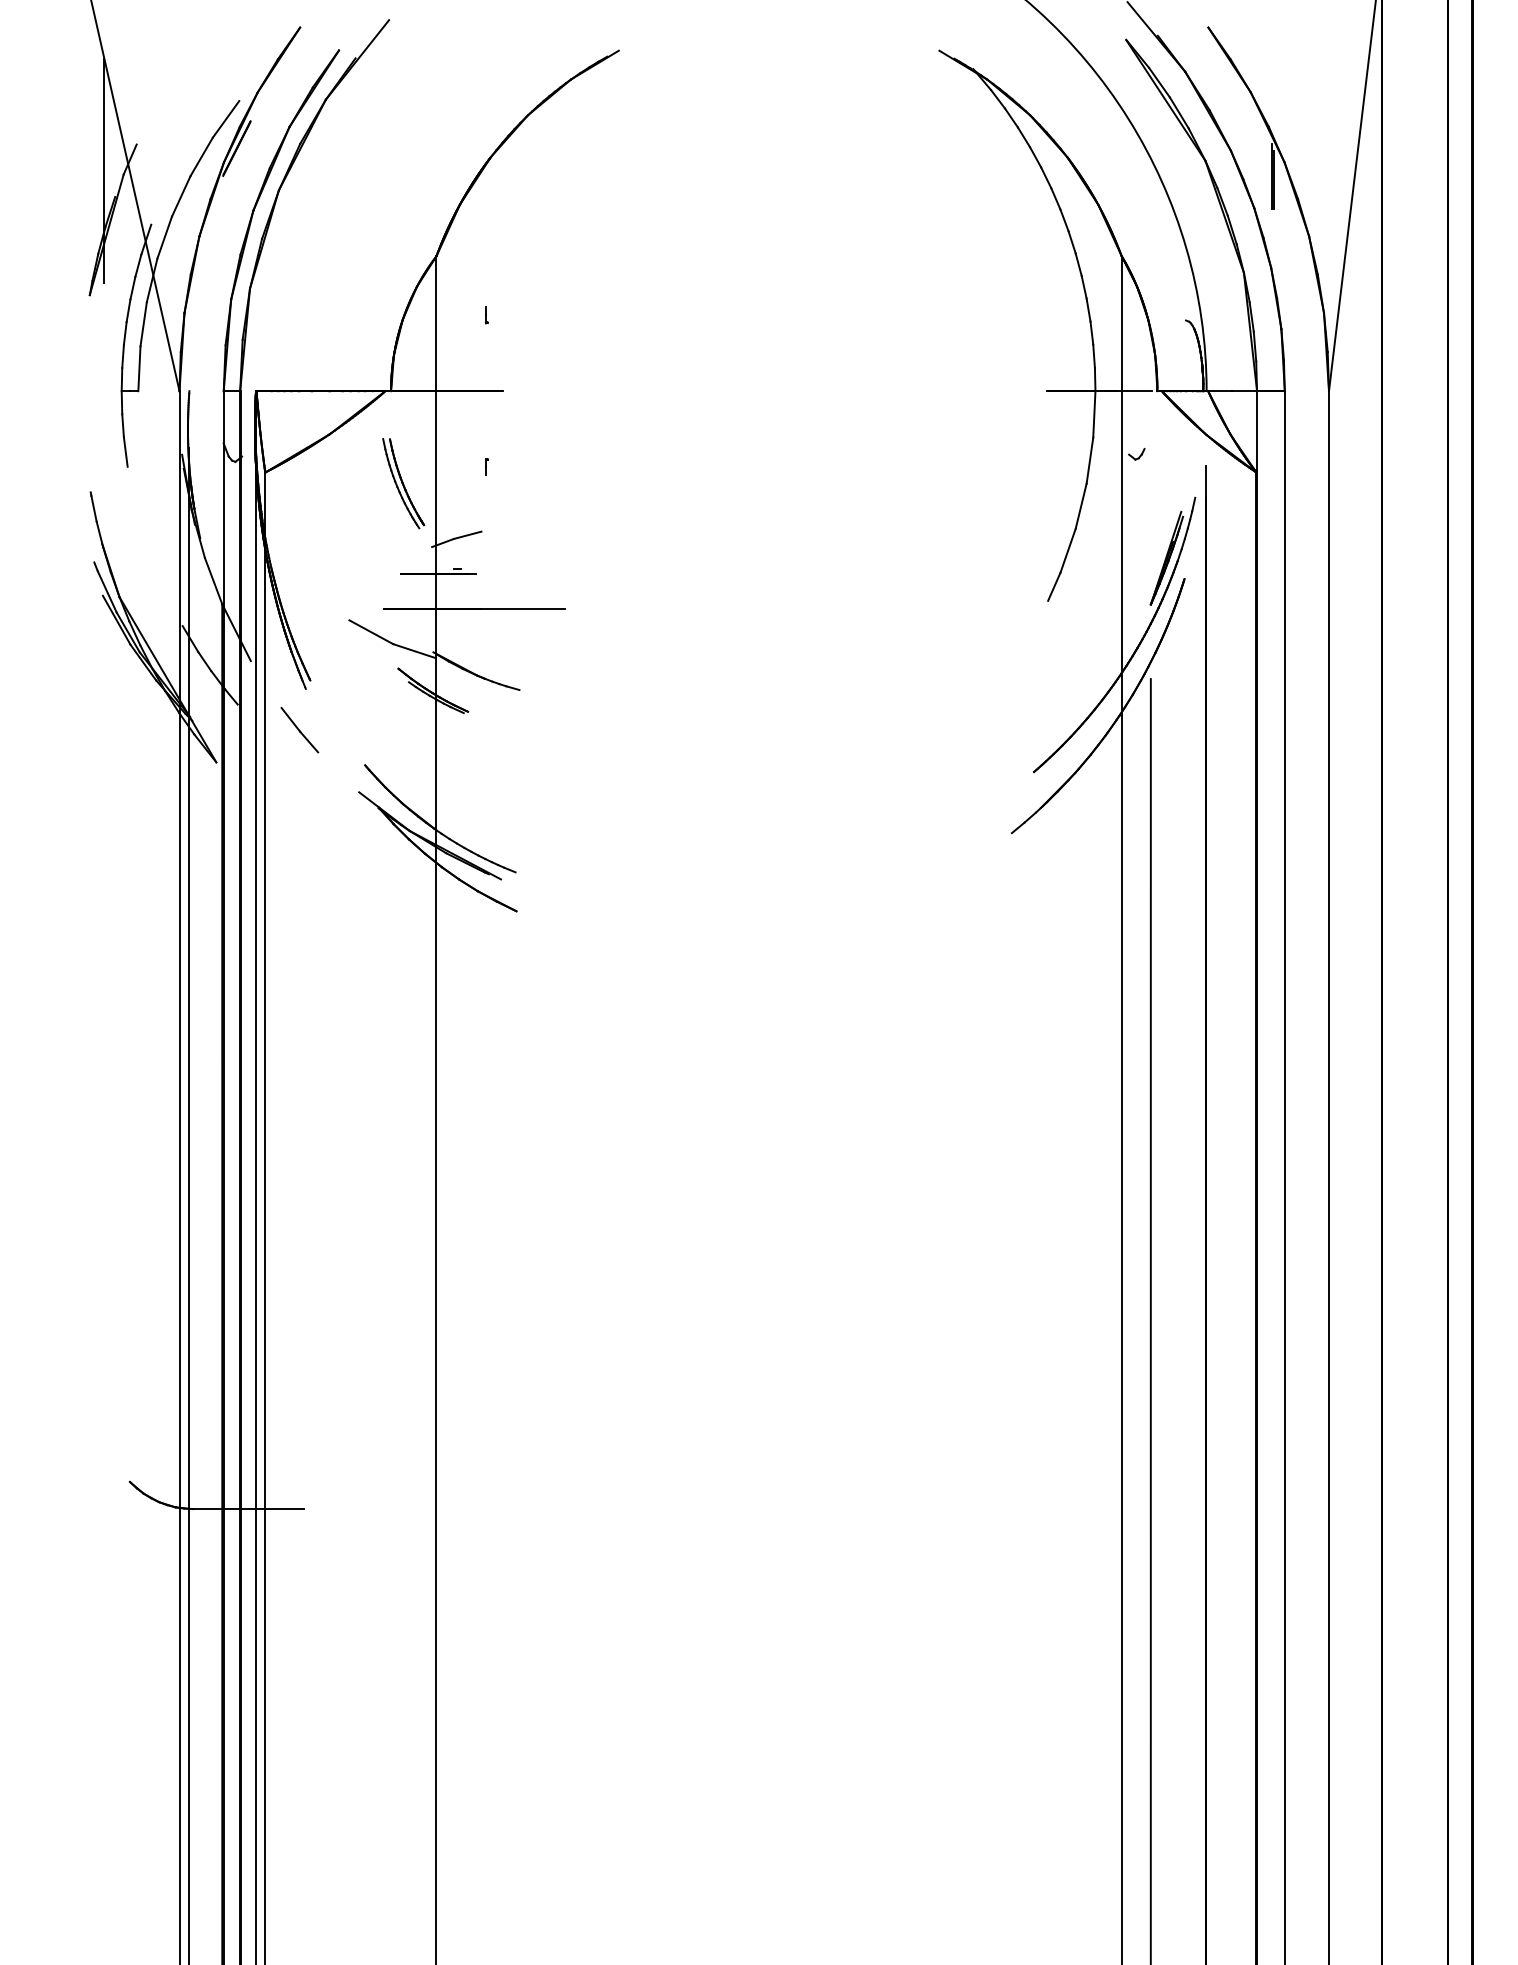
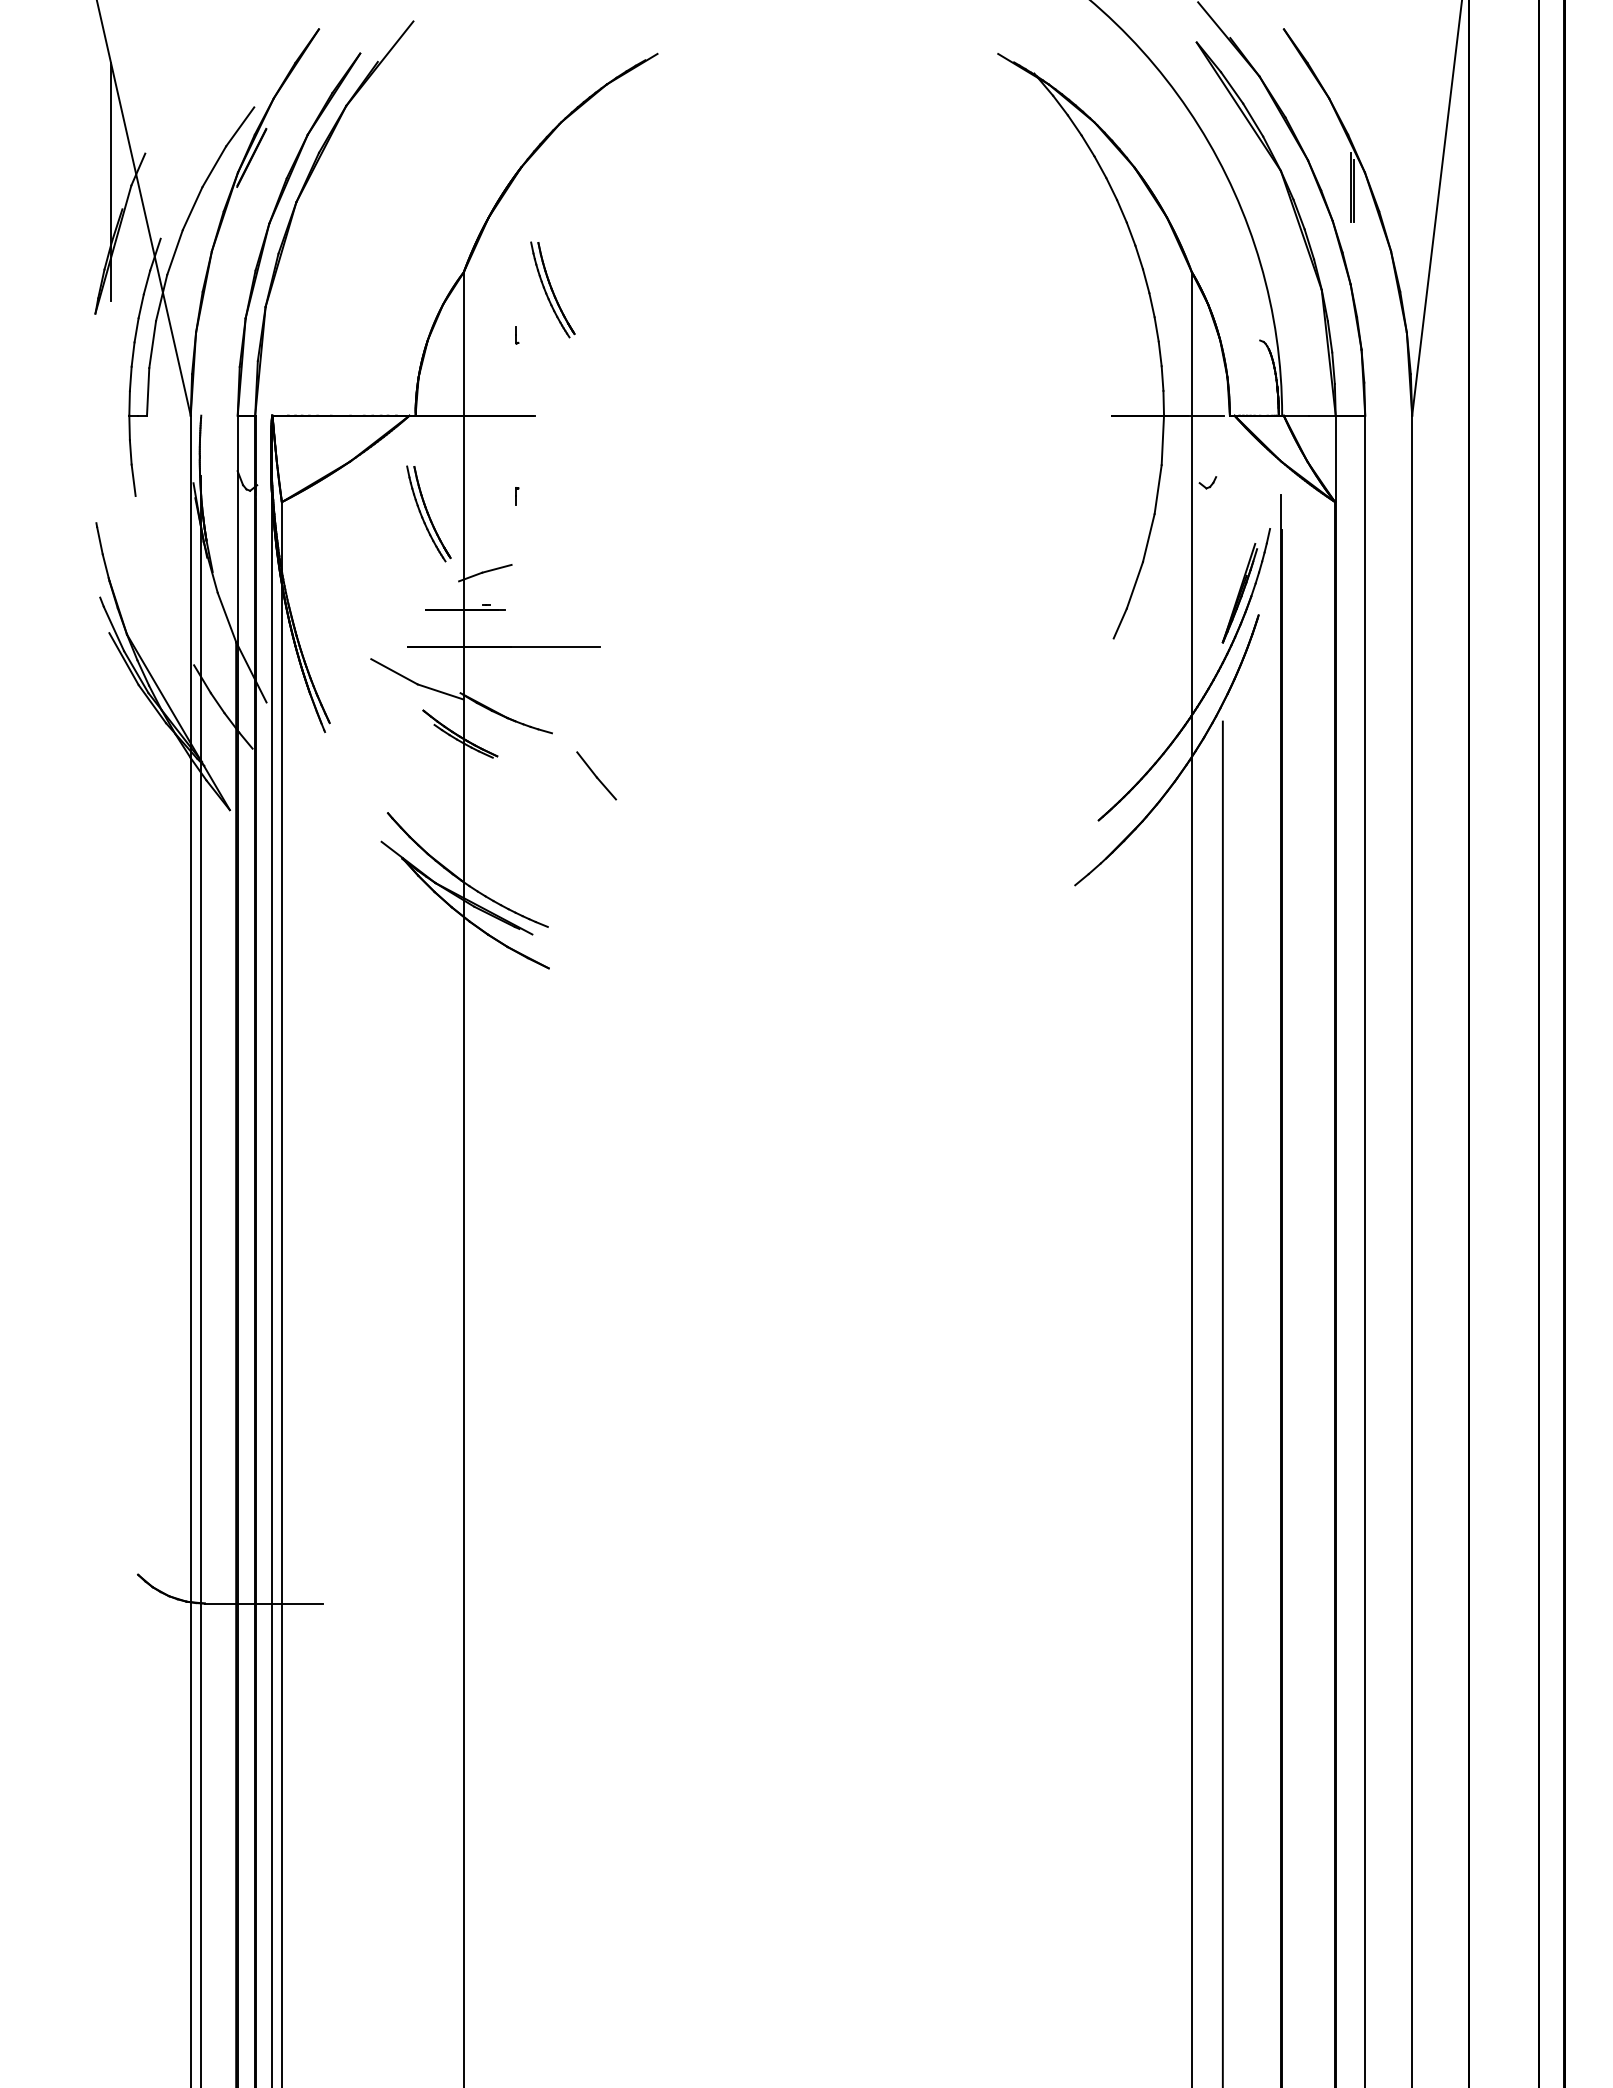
part: (519, 272) -> (552, 289), added
line: (299, 729) -> (596, 775), moved

